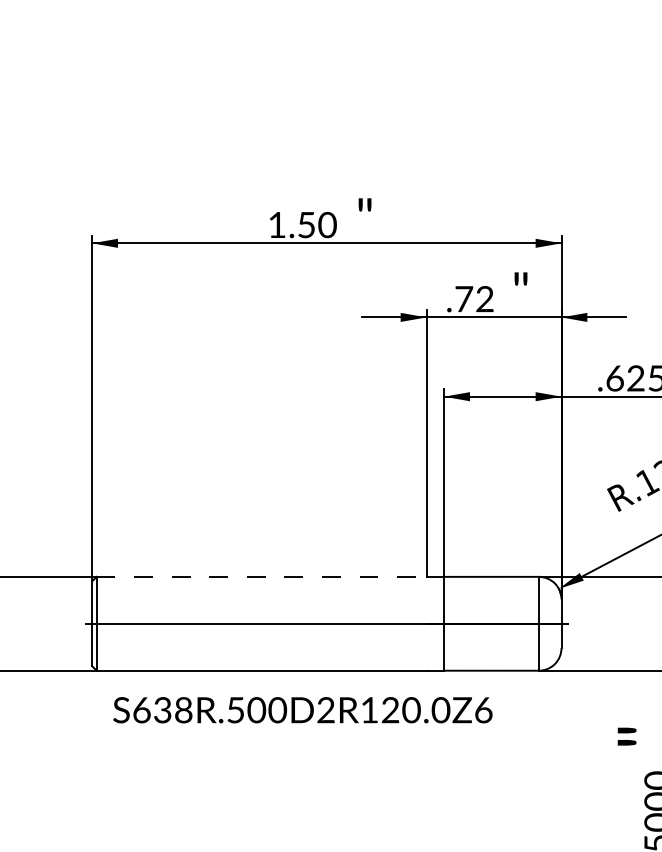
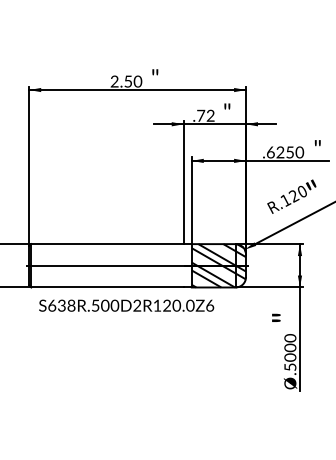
text: (276, 224) -> (114, 81), 1.50 -> 2.50
line: (263, 577) -> (108, 244), dashed -> solid
hatch: (501, 623) -> (218, 265), added

